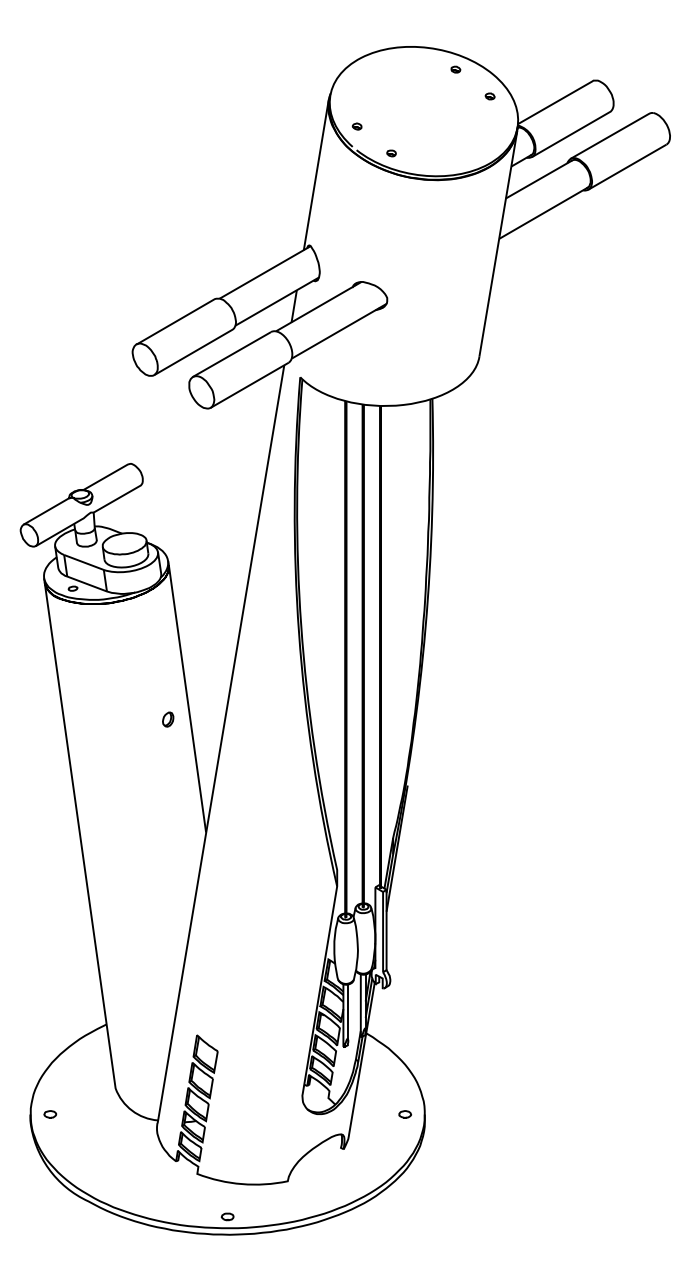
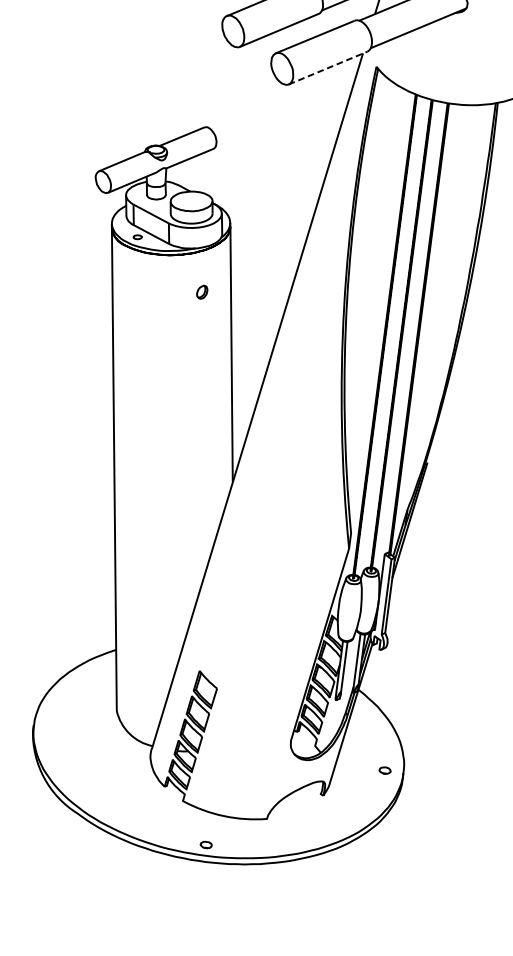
line: (250, 385) -> (328, 68), solid -> dashed
part: (168, 719) -> (202, 292), moved
part: (50, 1114) -> (52, 727), removed

